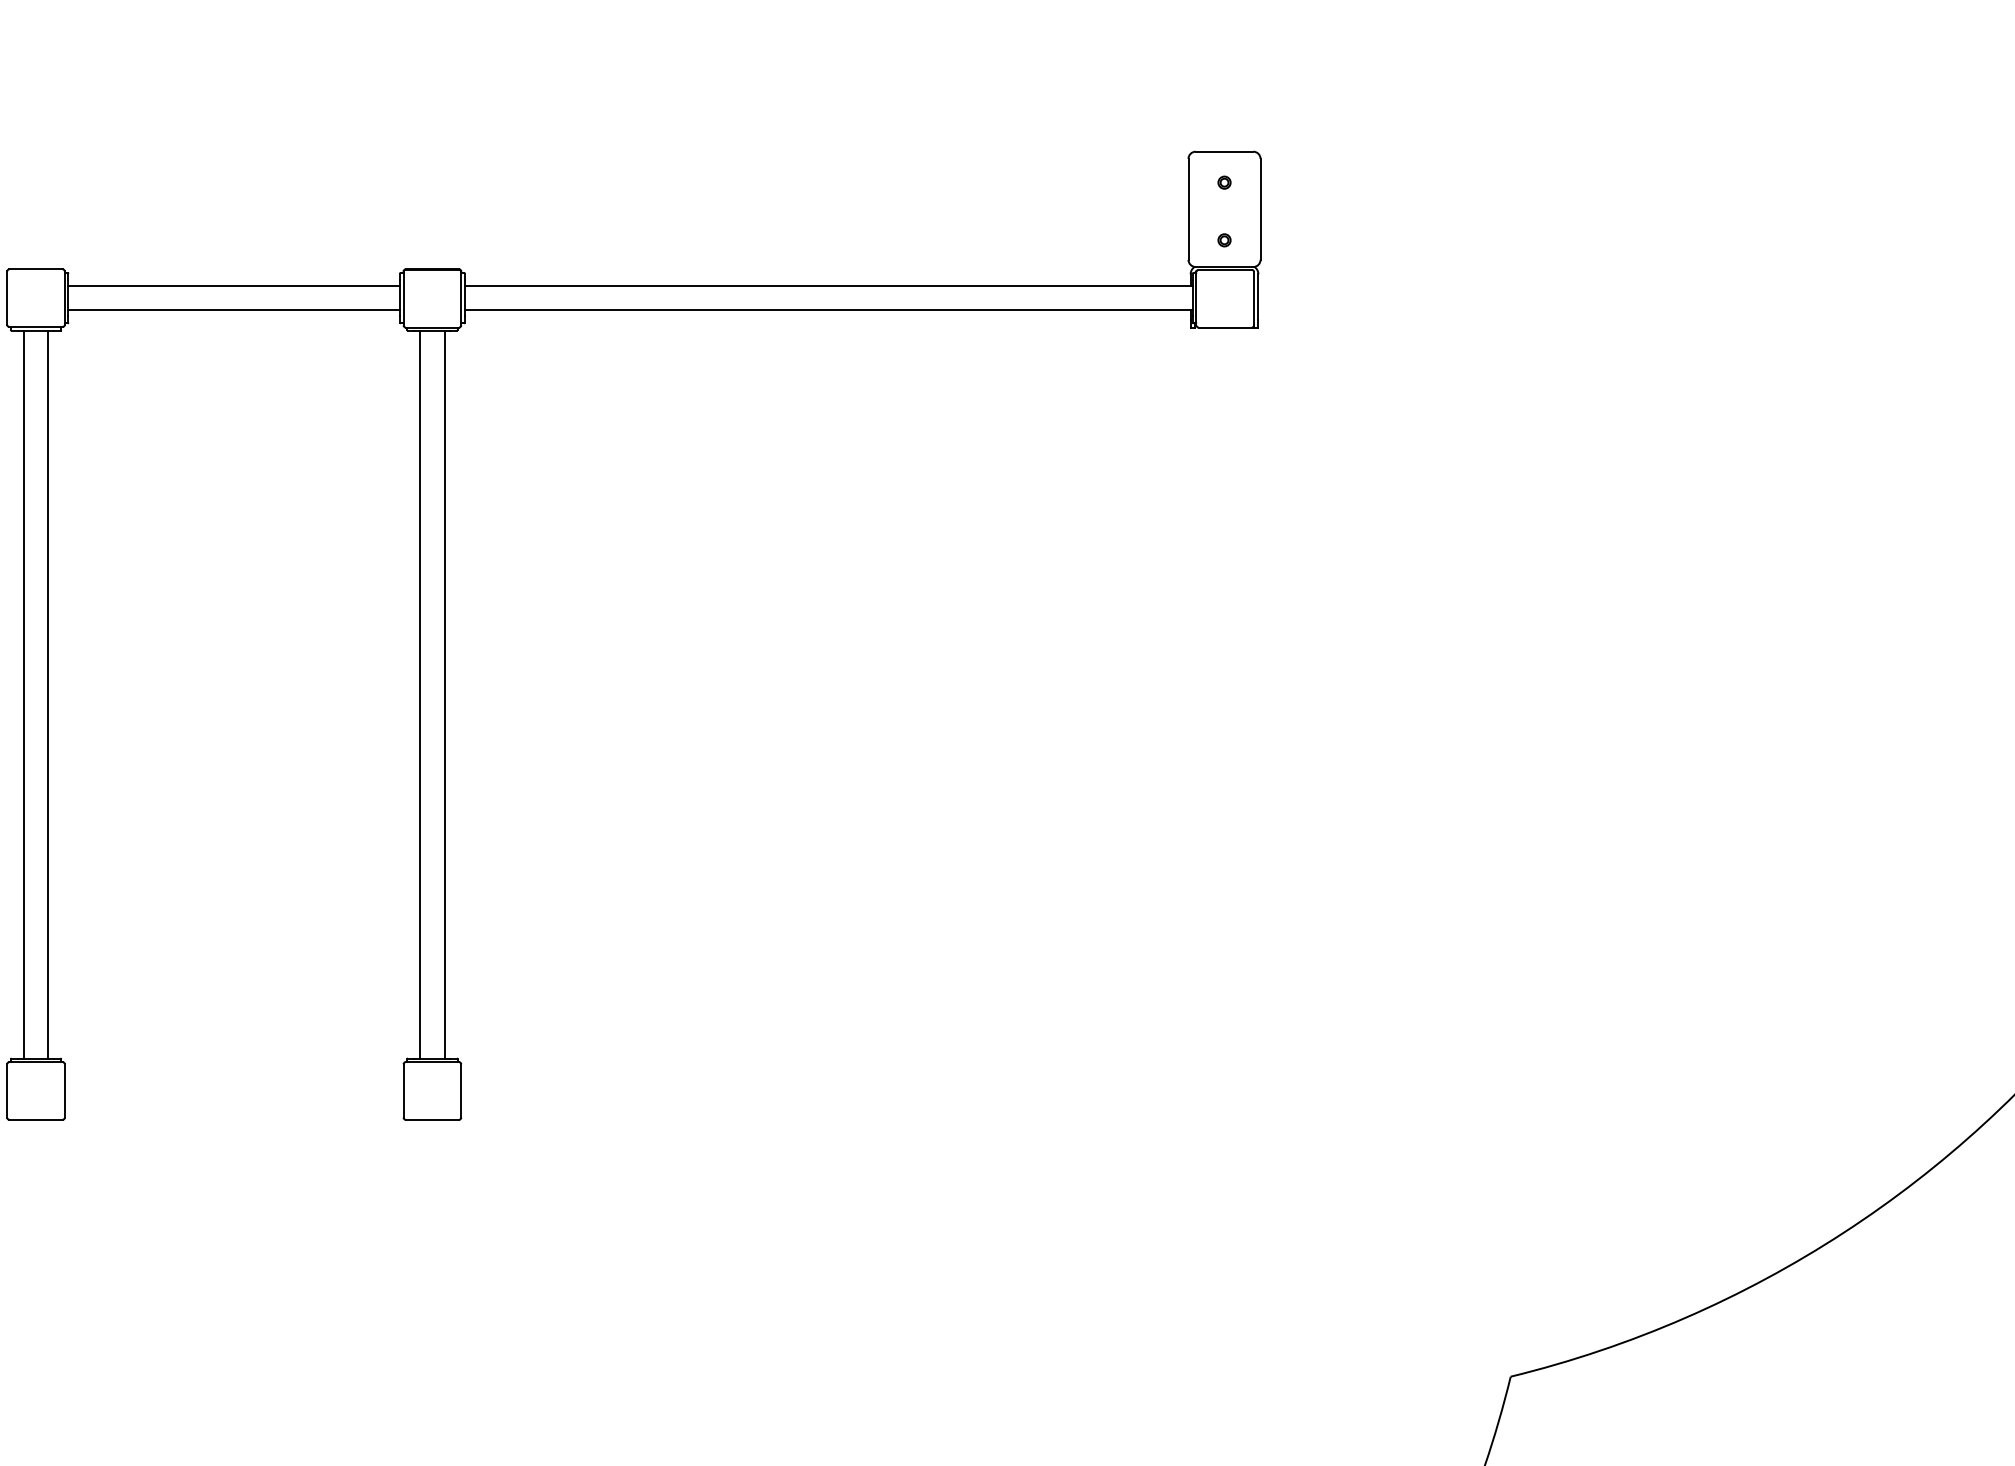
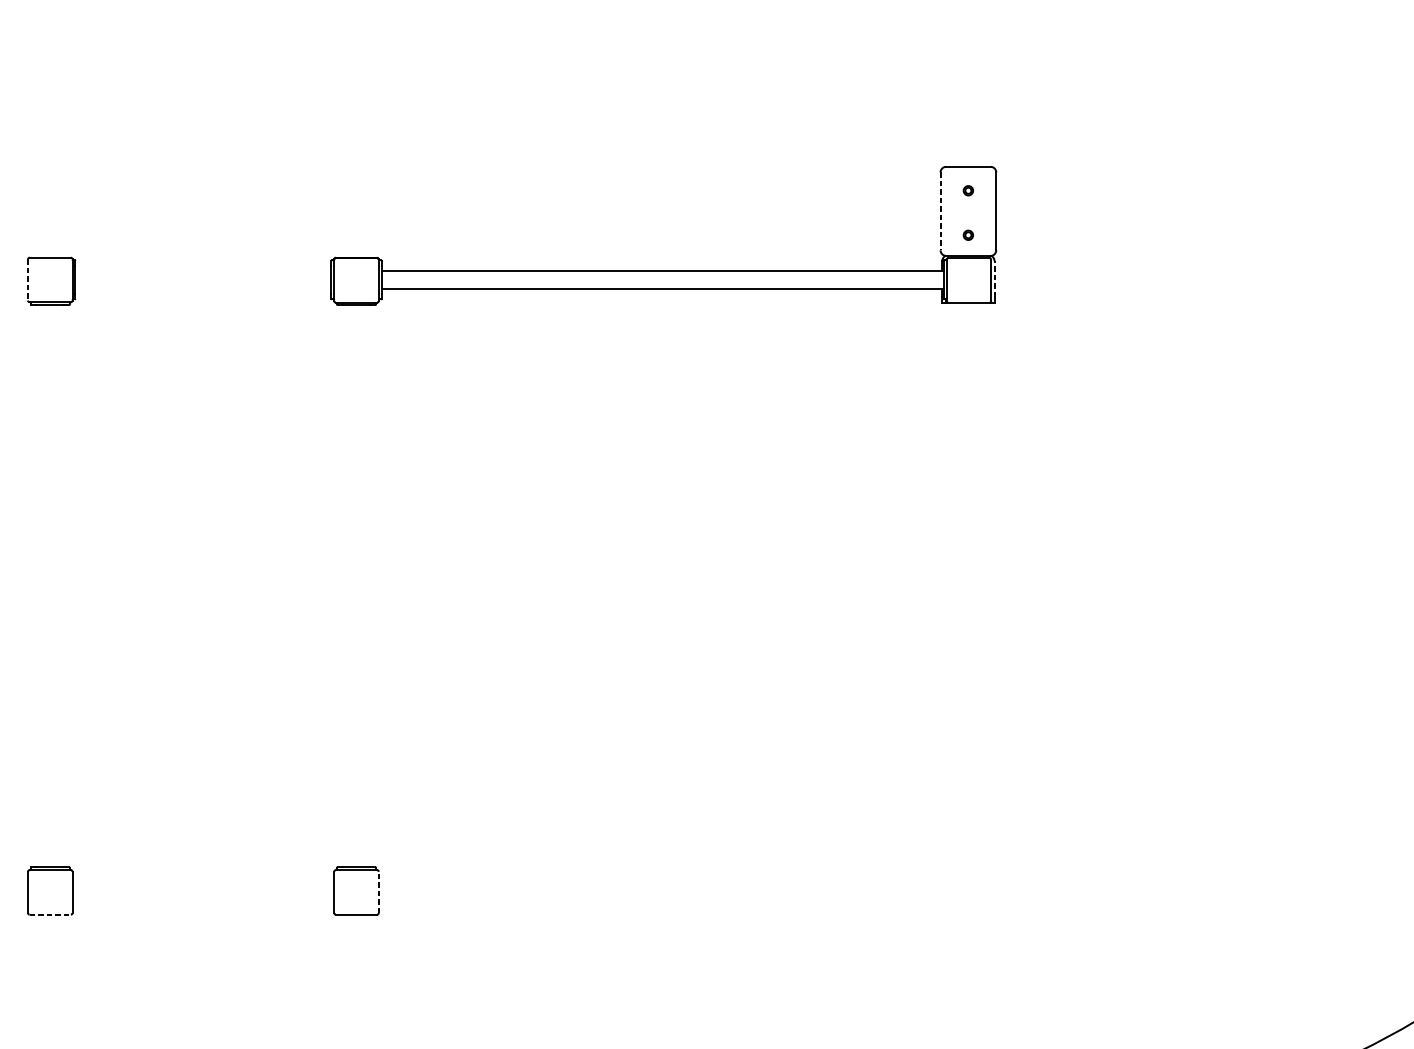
line: (1188, 209) -> (940, 211), solid -> dashed
line: (234, 286) -> (203, 270), removed
line: (1258, 296) -> (994, 278), solid -> dashed
line: (7, 298) -> (28, 280), solid -> dashed
line: (234, 310) -> (203, 289), removed
line: (23, 694) -> (40, 586), removed
line: (48, 694) -> (59, 586), removed
line: (420, 694) -> (347, 586), removed
line: (444, 694) -> (365, 586), removed
line: (461, 1090) -> (378, 892), solid -> dashed
line: (36, 1119) -> (50, 914), solid -> dashed

